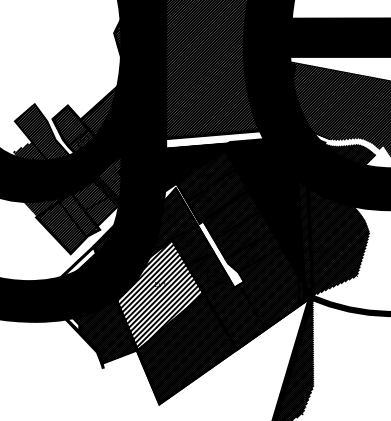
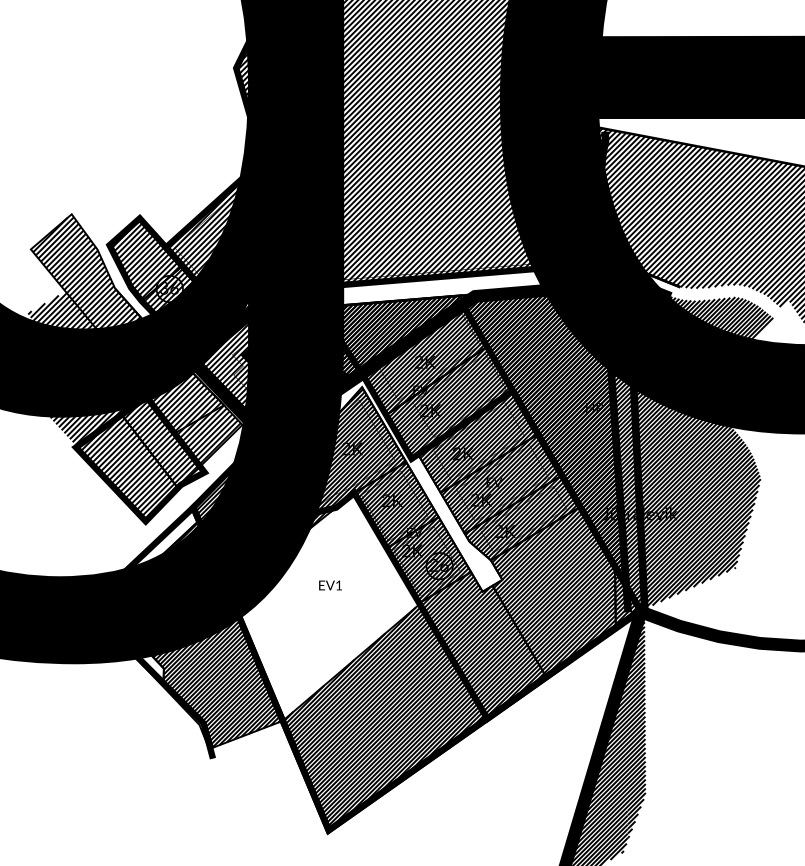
hatch: (156, 293) -> (322, 603), removed

